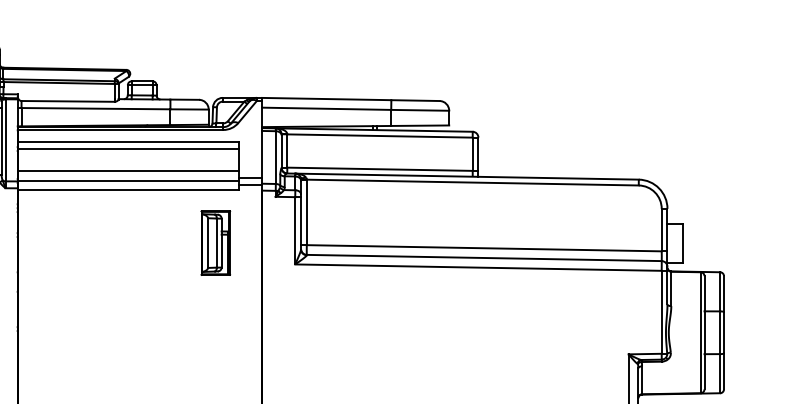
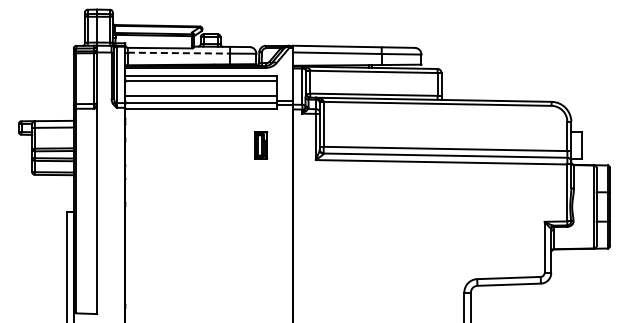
line: (96, 109) -> (179, 53), solid -> dashed
part: (216, 243) -> (261, 145), size x0.6

